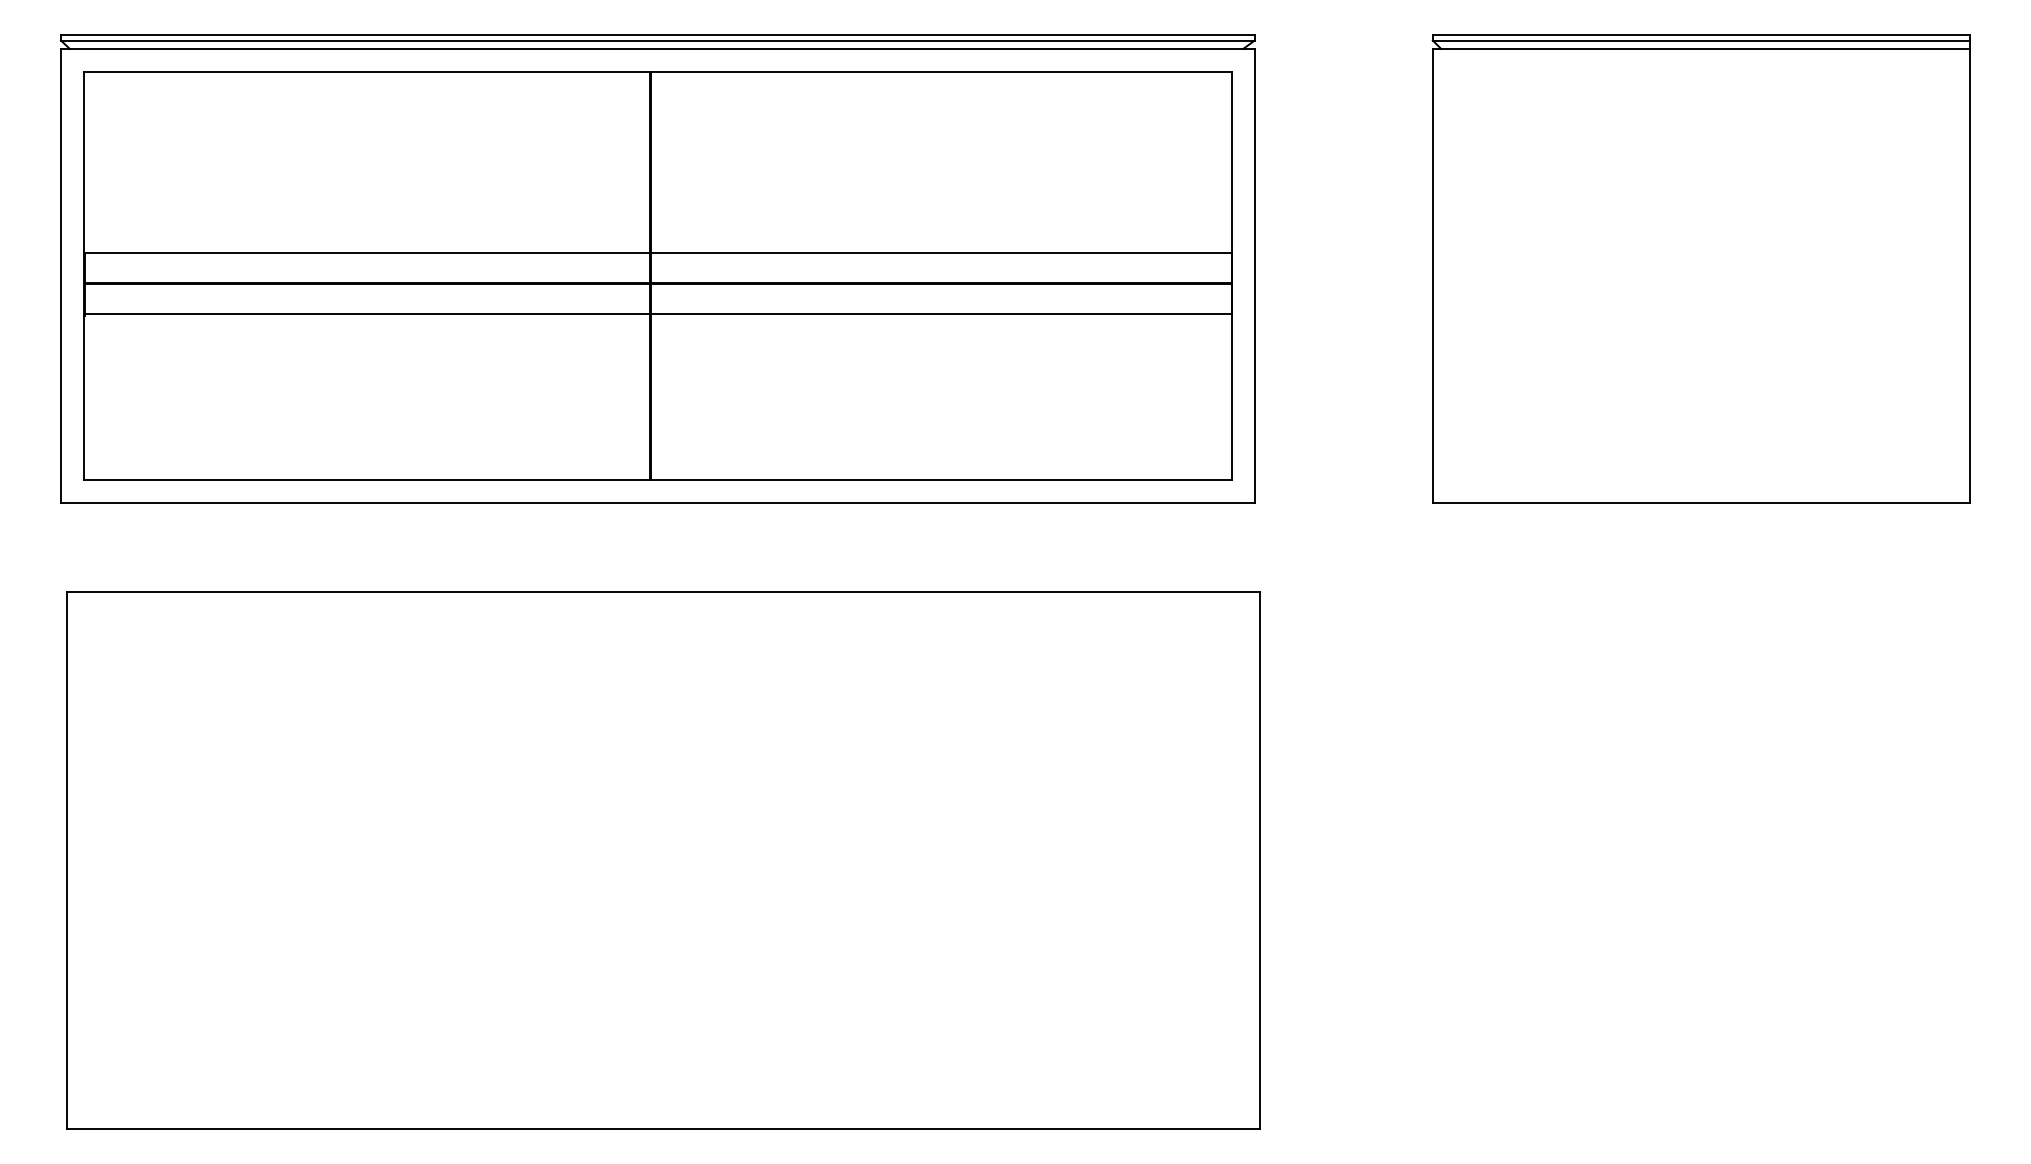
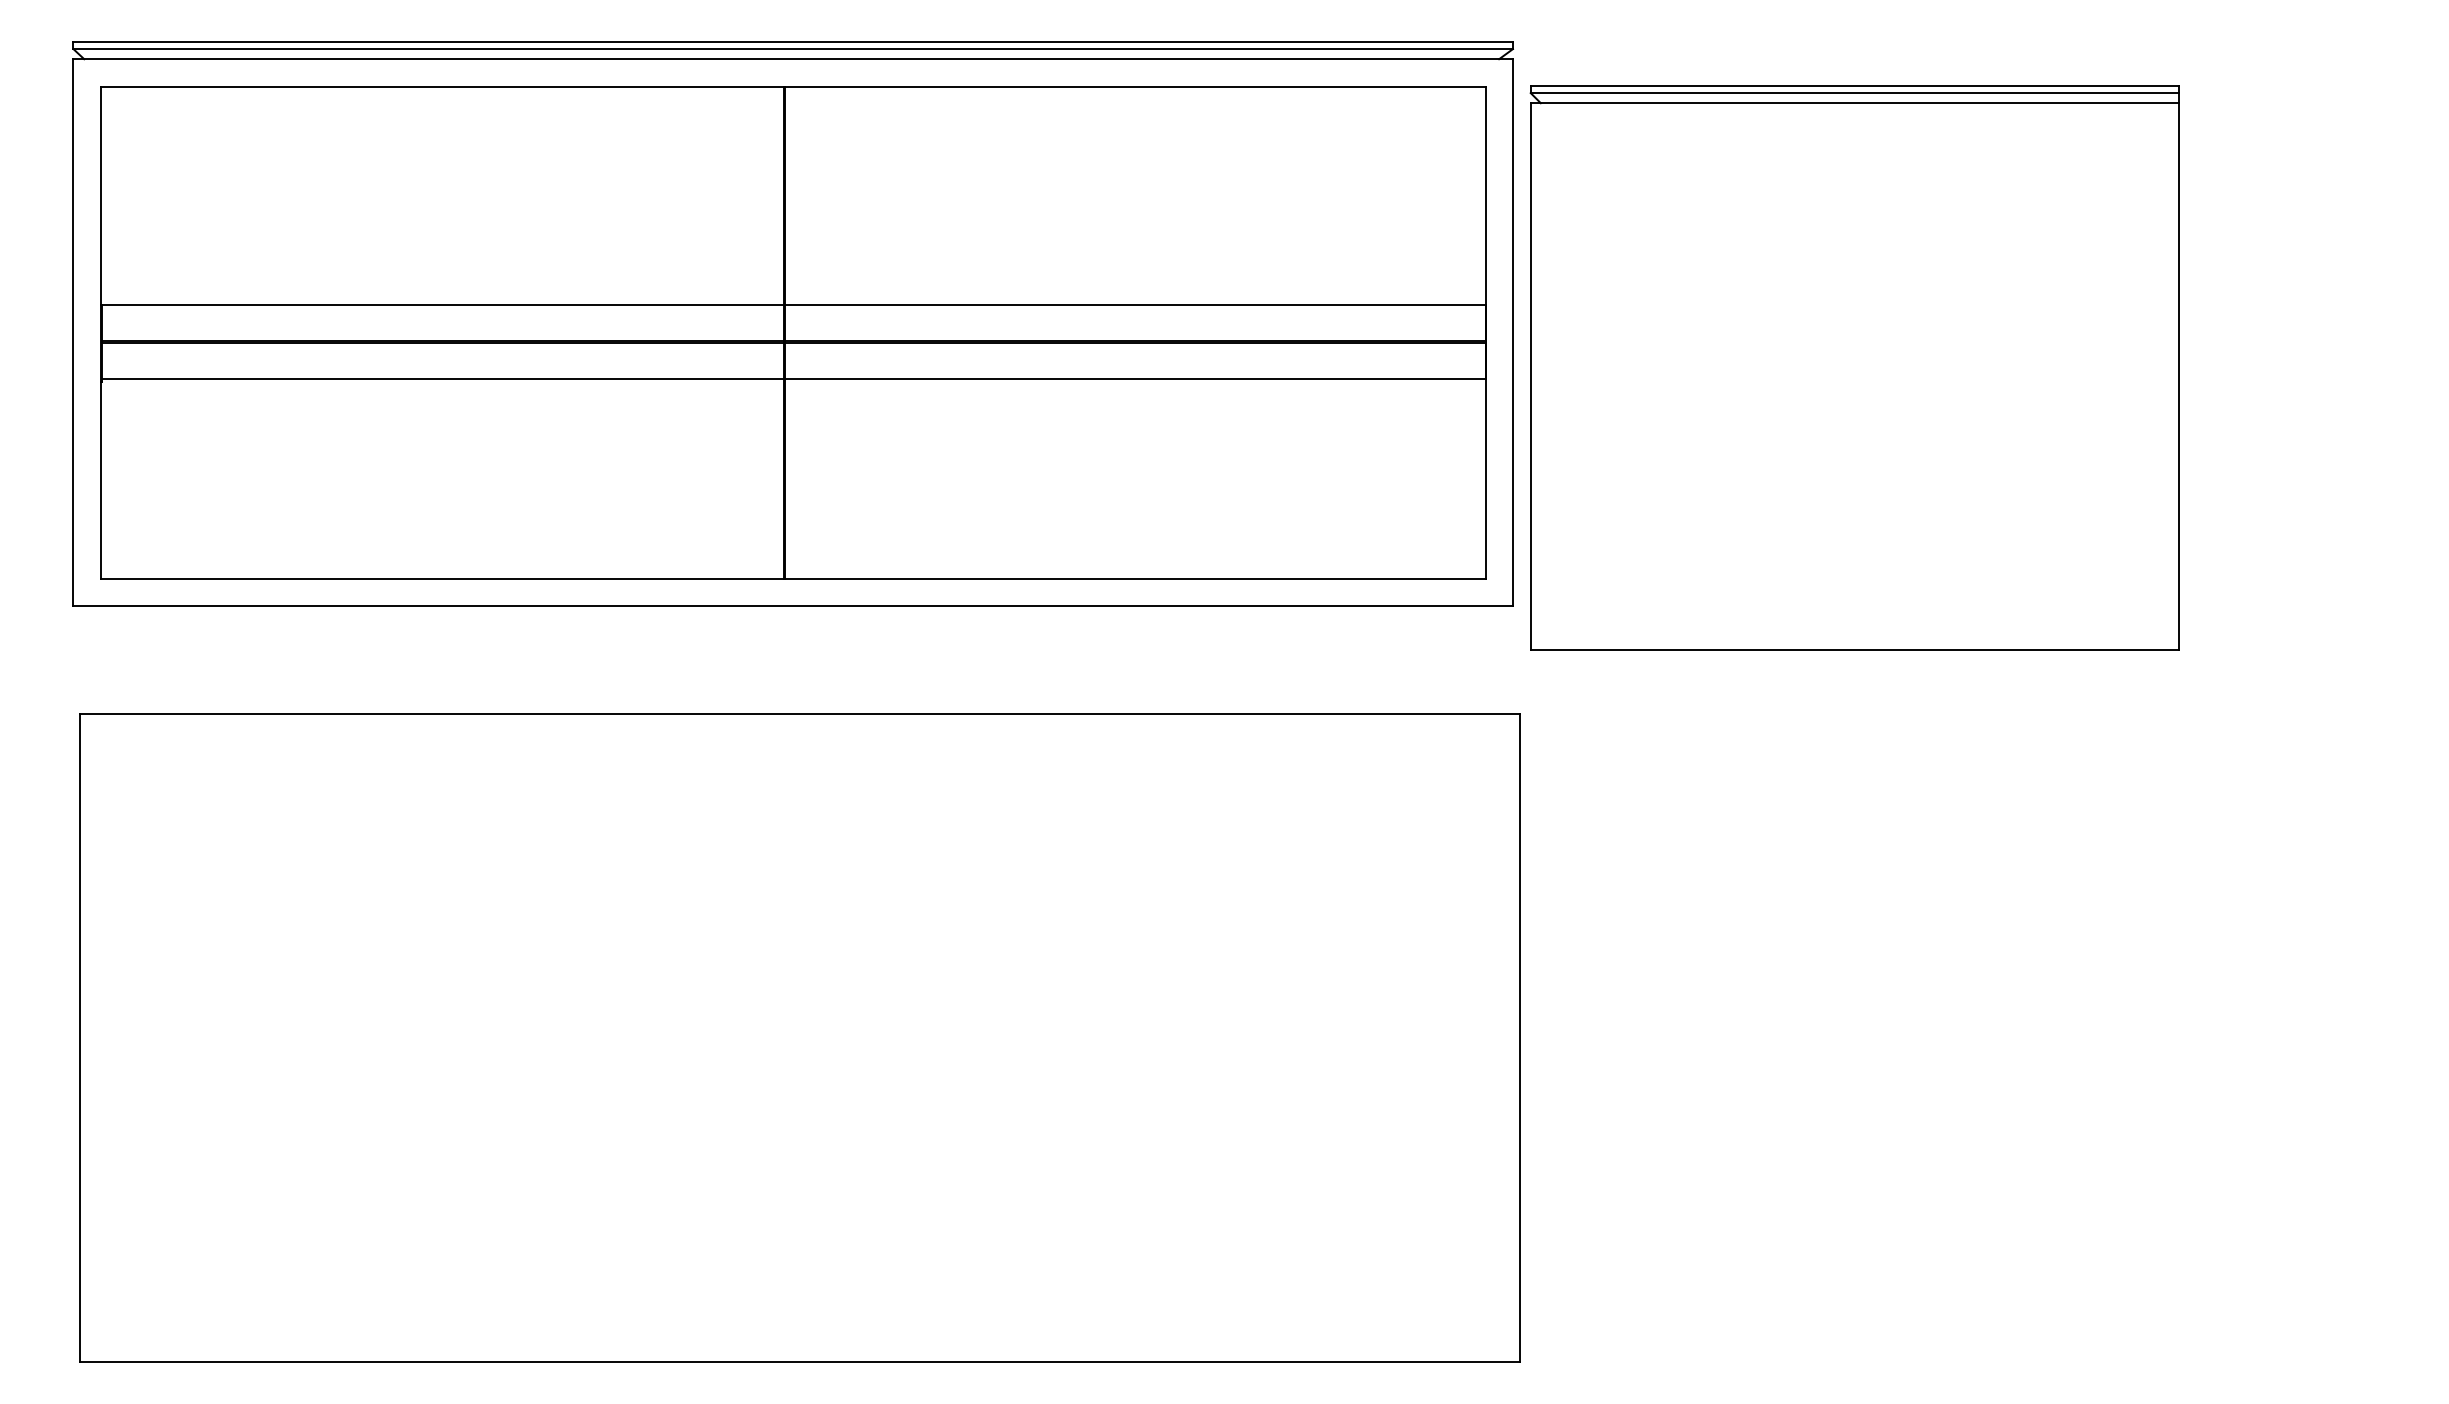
part: (1701, 268) -> (1854, 367), moved

